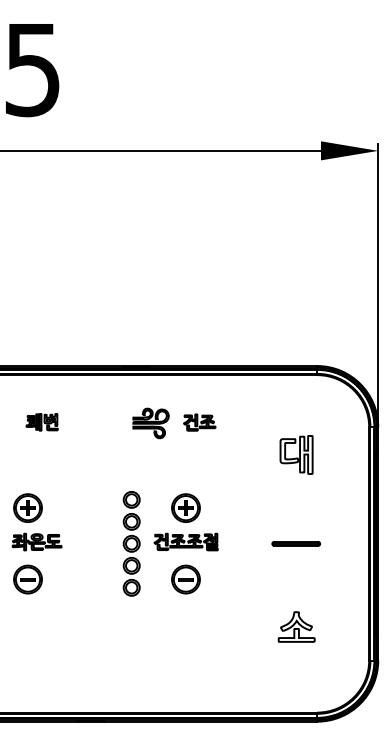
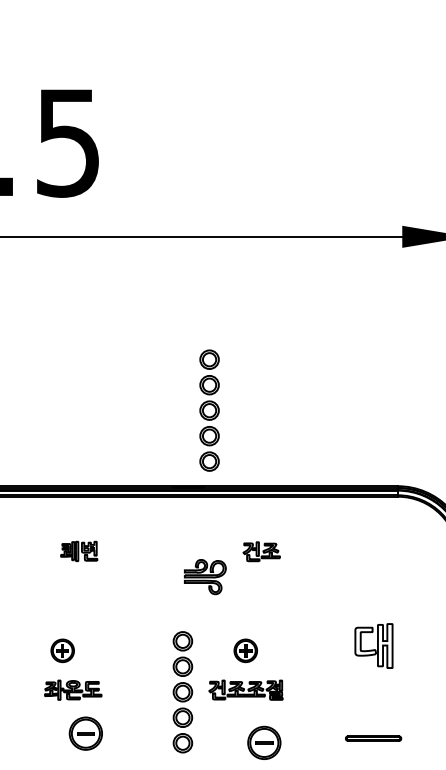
part: (154, 300) -> (209, 410), added
part: (150, 423) -> (204, 577), moved
part: (296, 454) -> (373, 645), moved
part: (27, 507) -> (62, 650), size x0.7
part: (185, 507) -> (245, 650), size x0.7
part: (295, 543) -> (372, 738), moved
part: (27, 579) -> (85, 733), moved
part: (185, 579) -> (263, 742), moved

